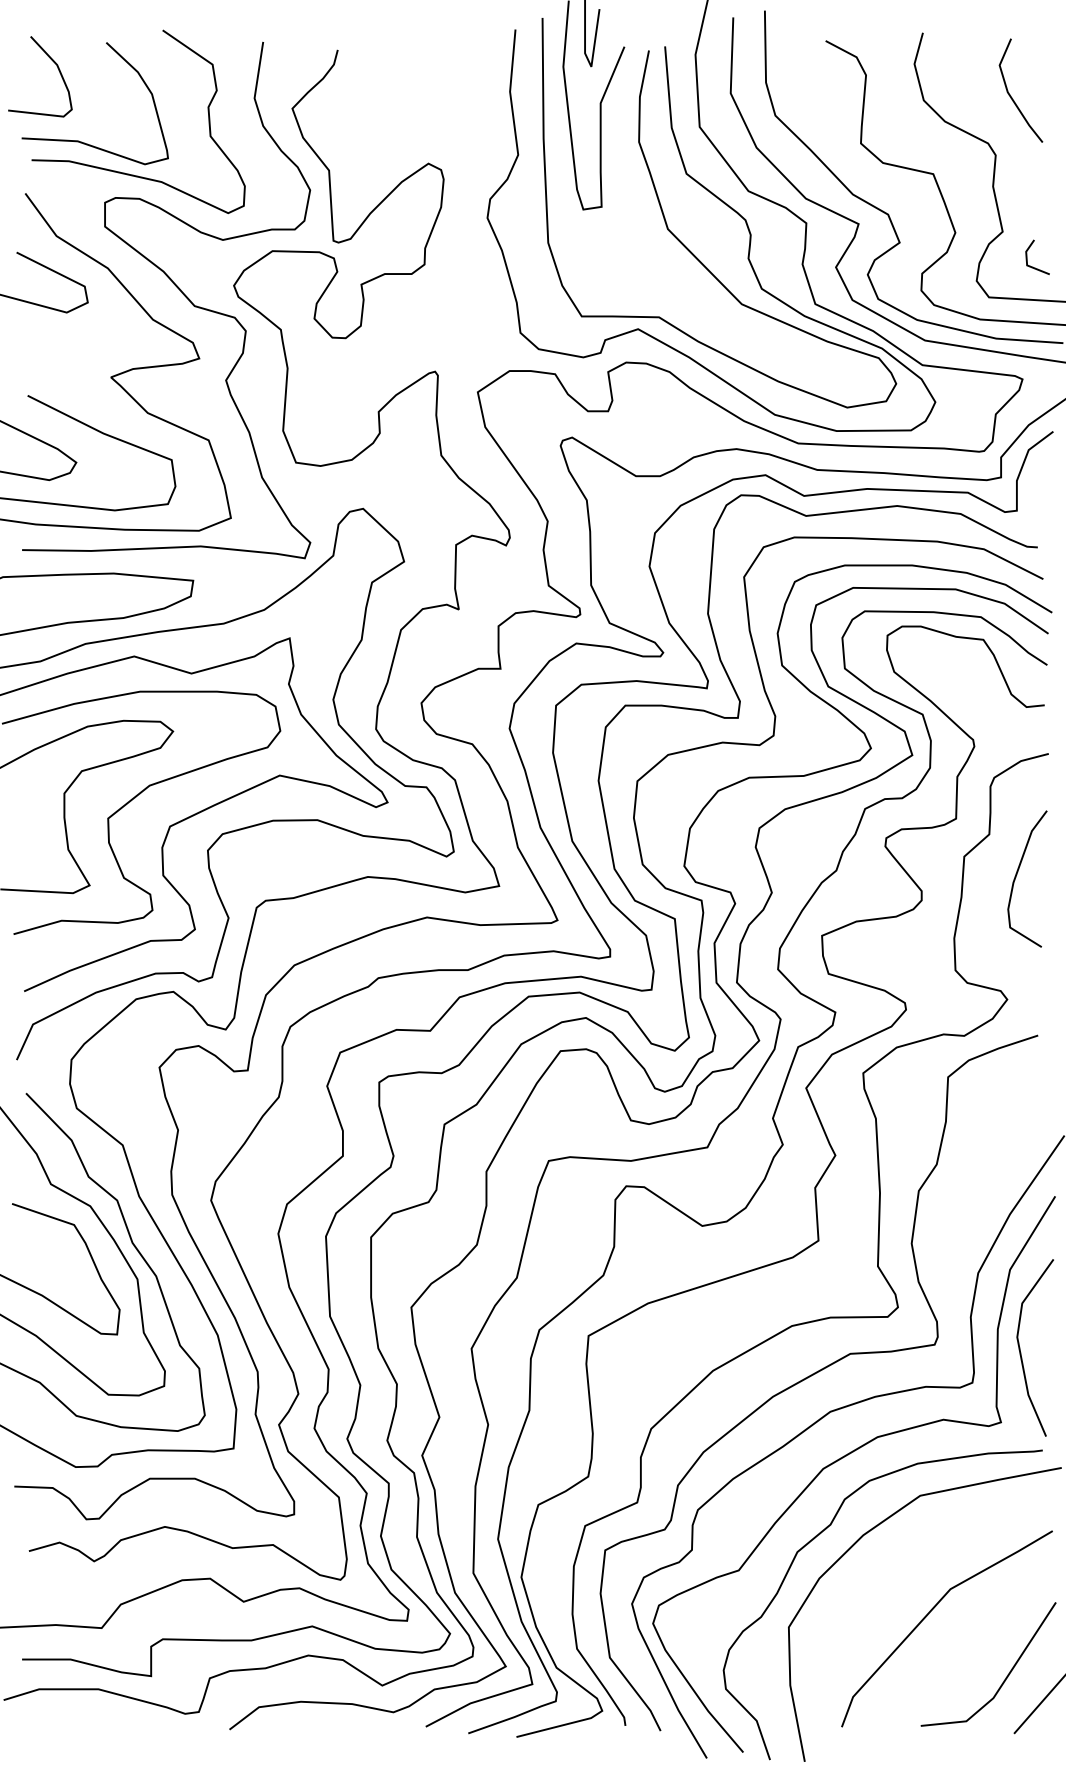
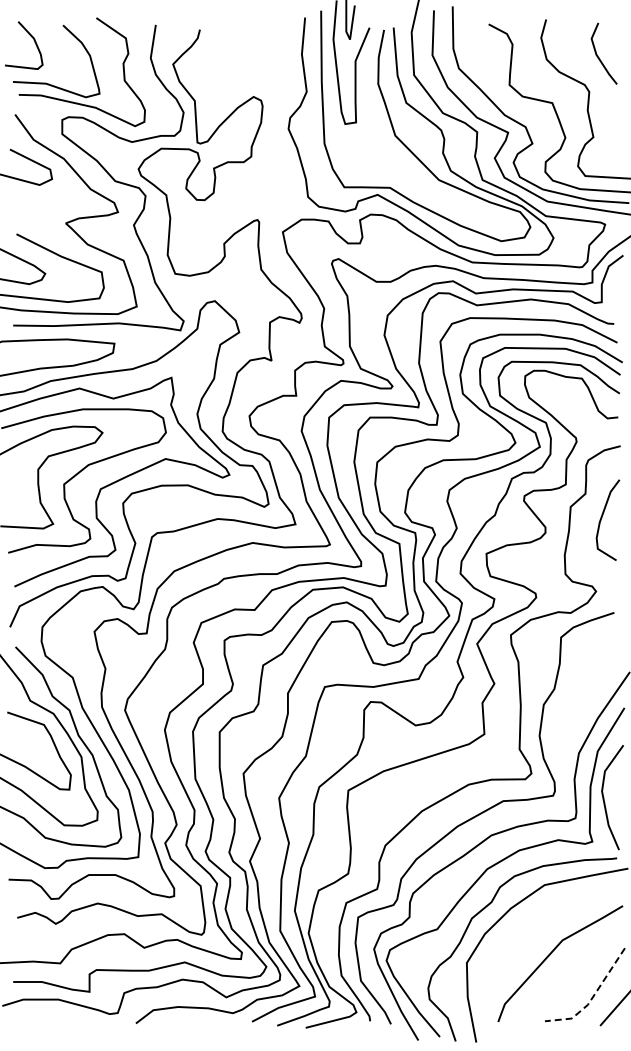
line: (1028, 257) -> (608, 152), removed
line: (1001, 1687) -> (592, 998), solid -> dashed

